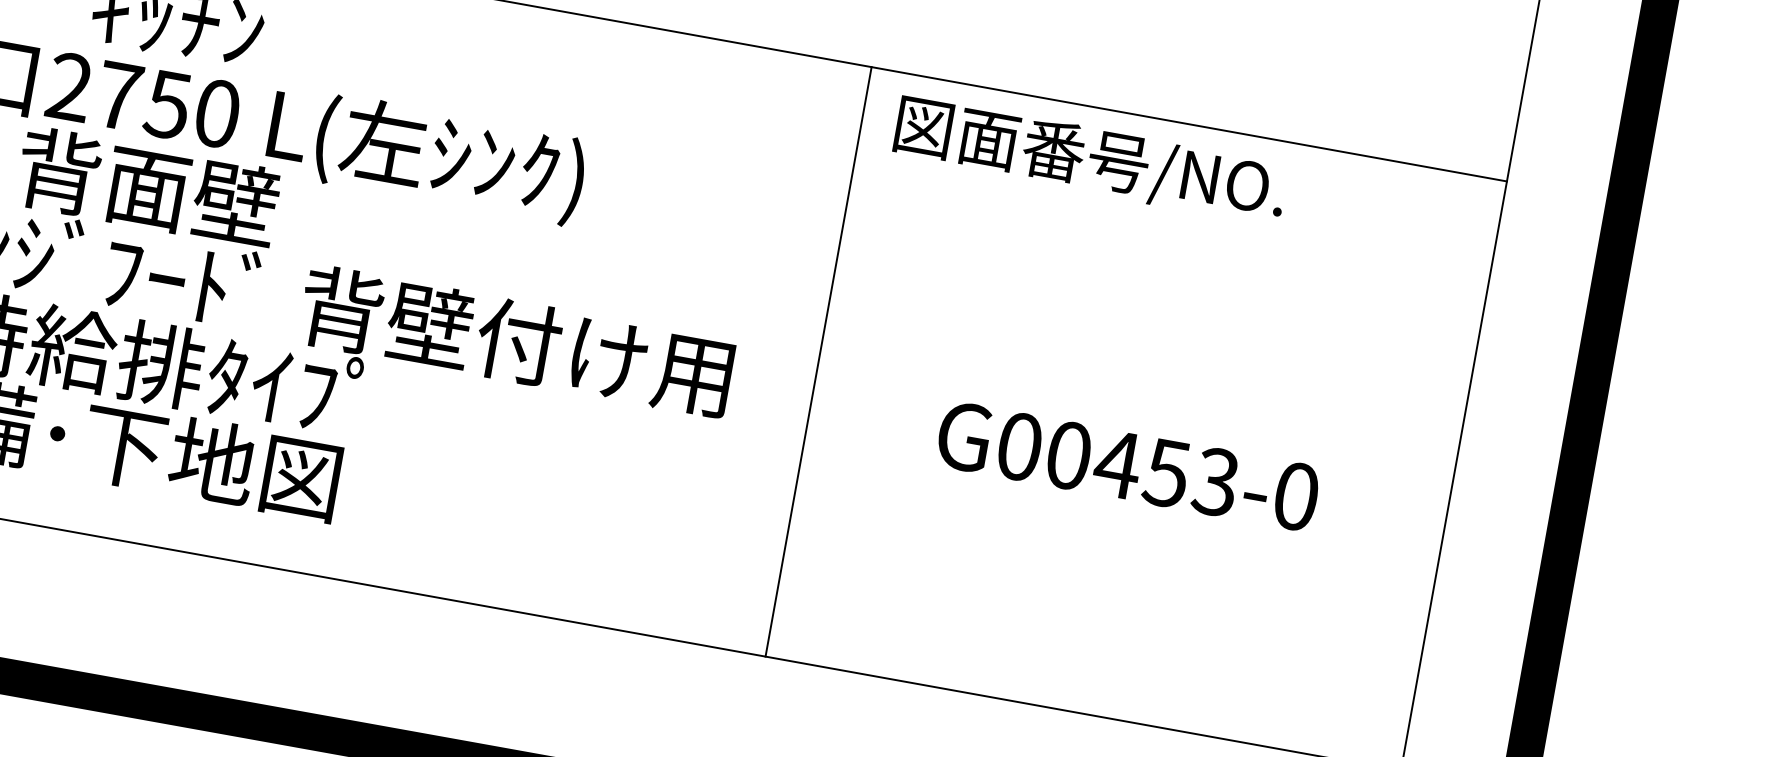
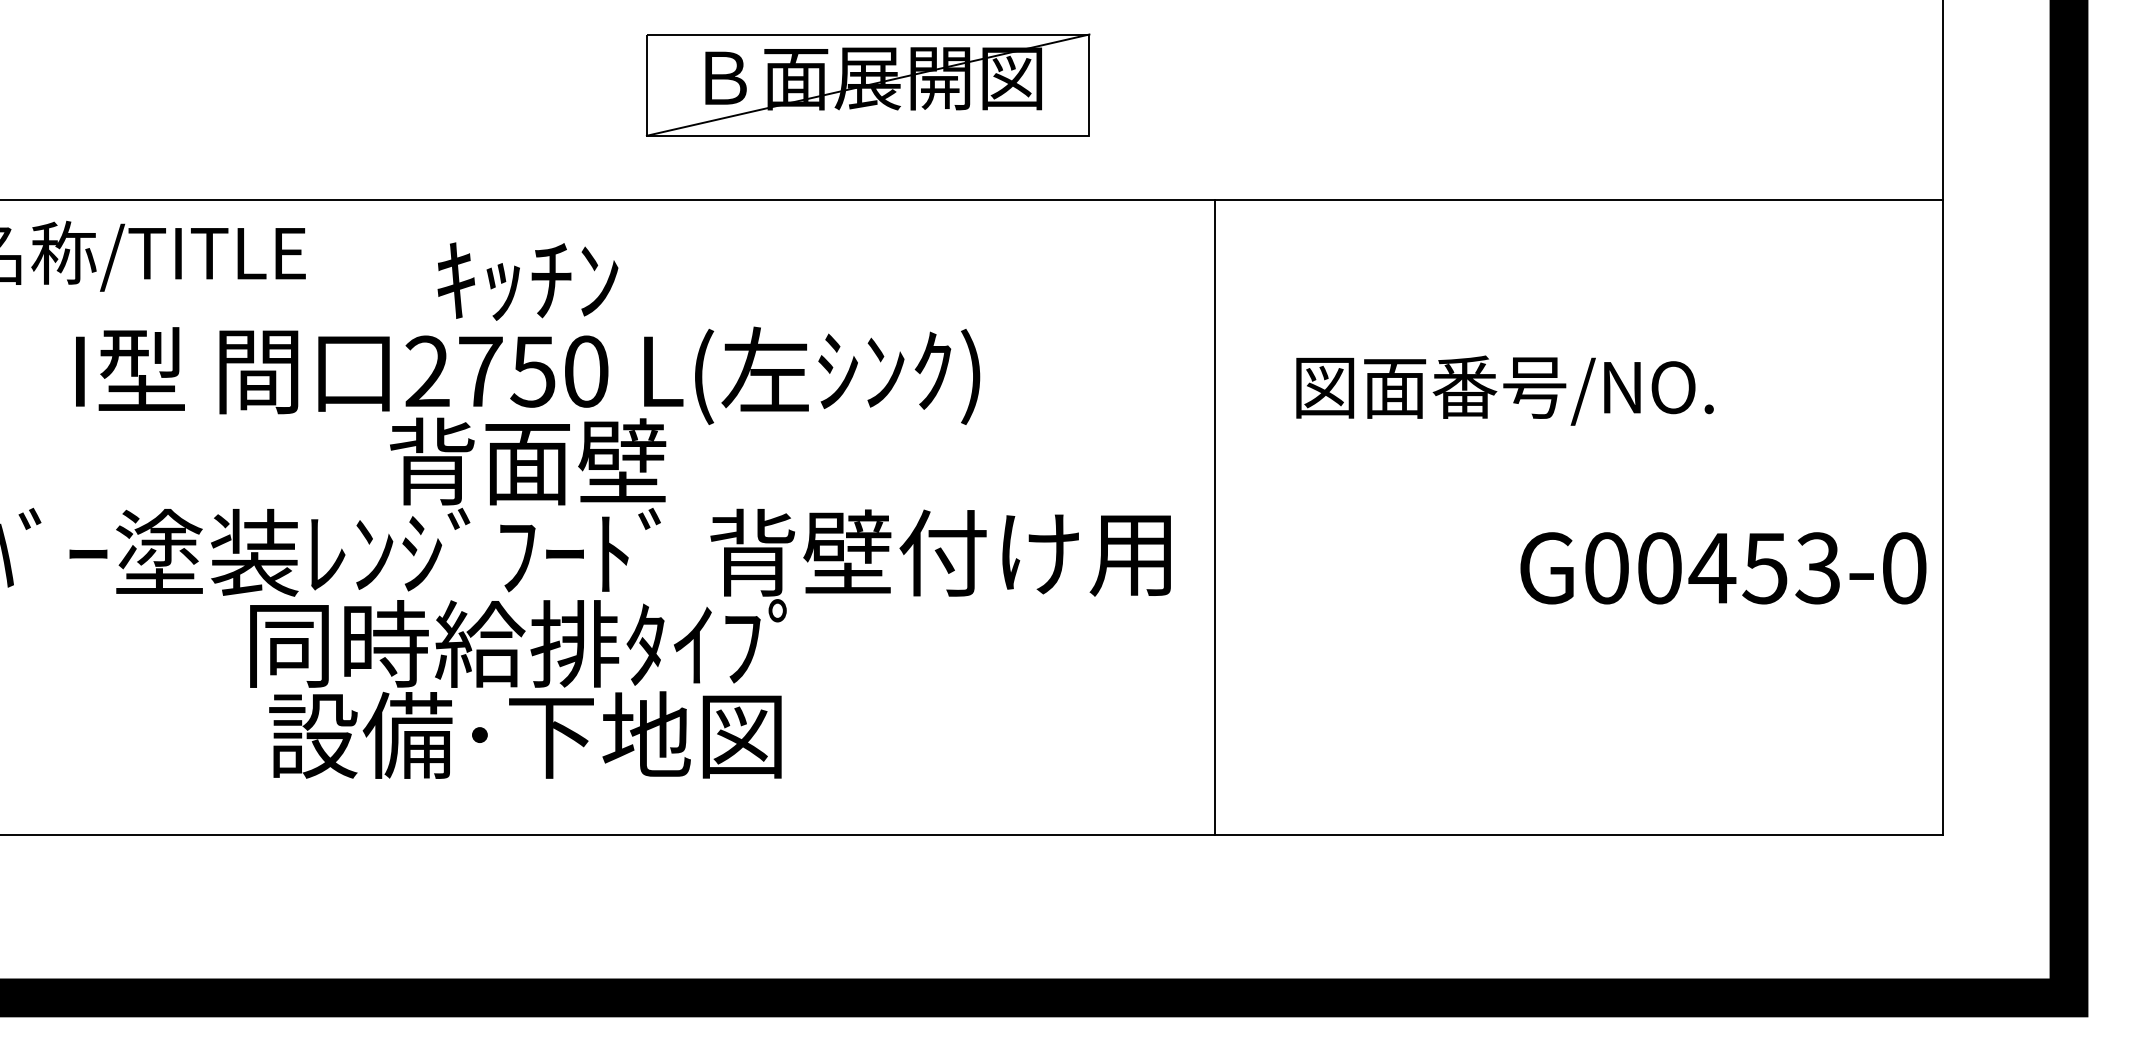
text: (1090, 160) -> (1504, 390), moved
line: (818, 361) -> (1215, 517), moved
text: (1128, 466) -> (1723, 568), moved

